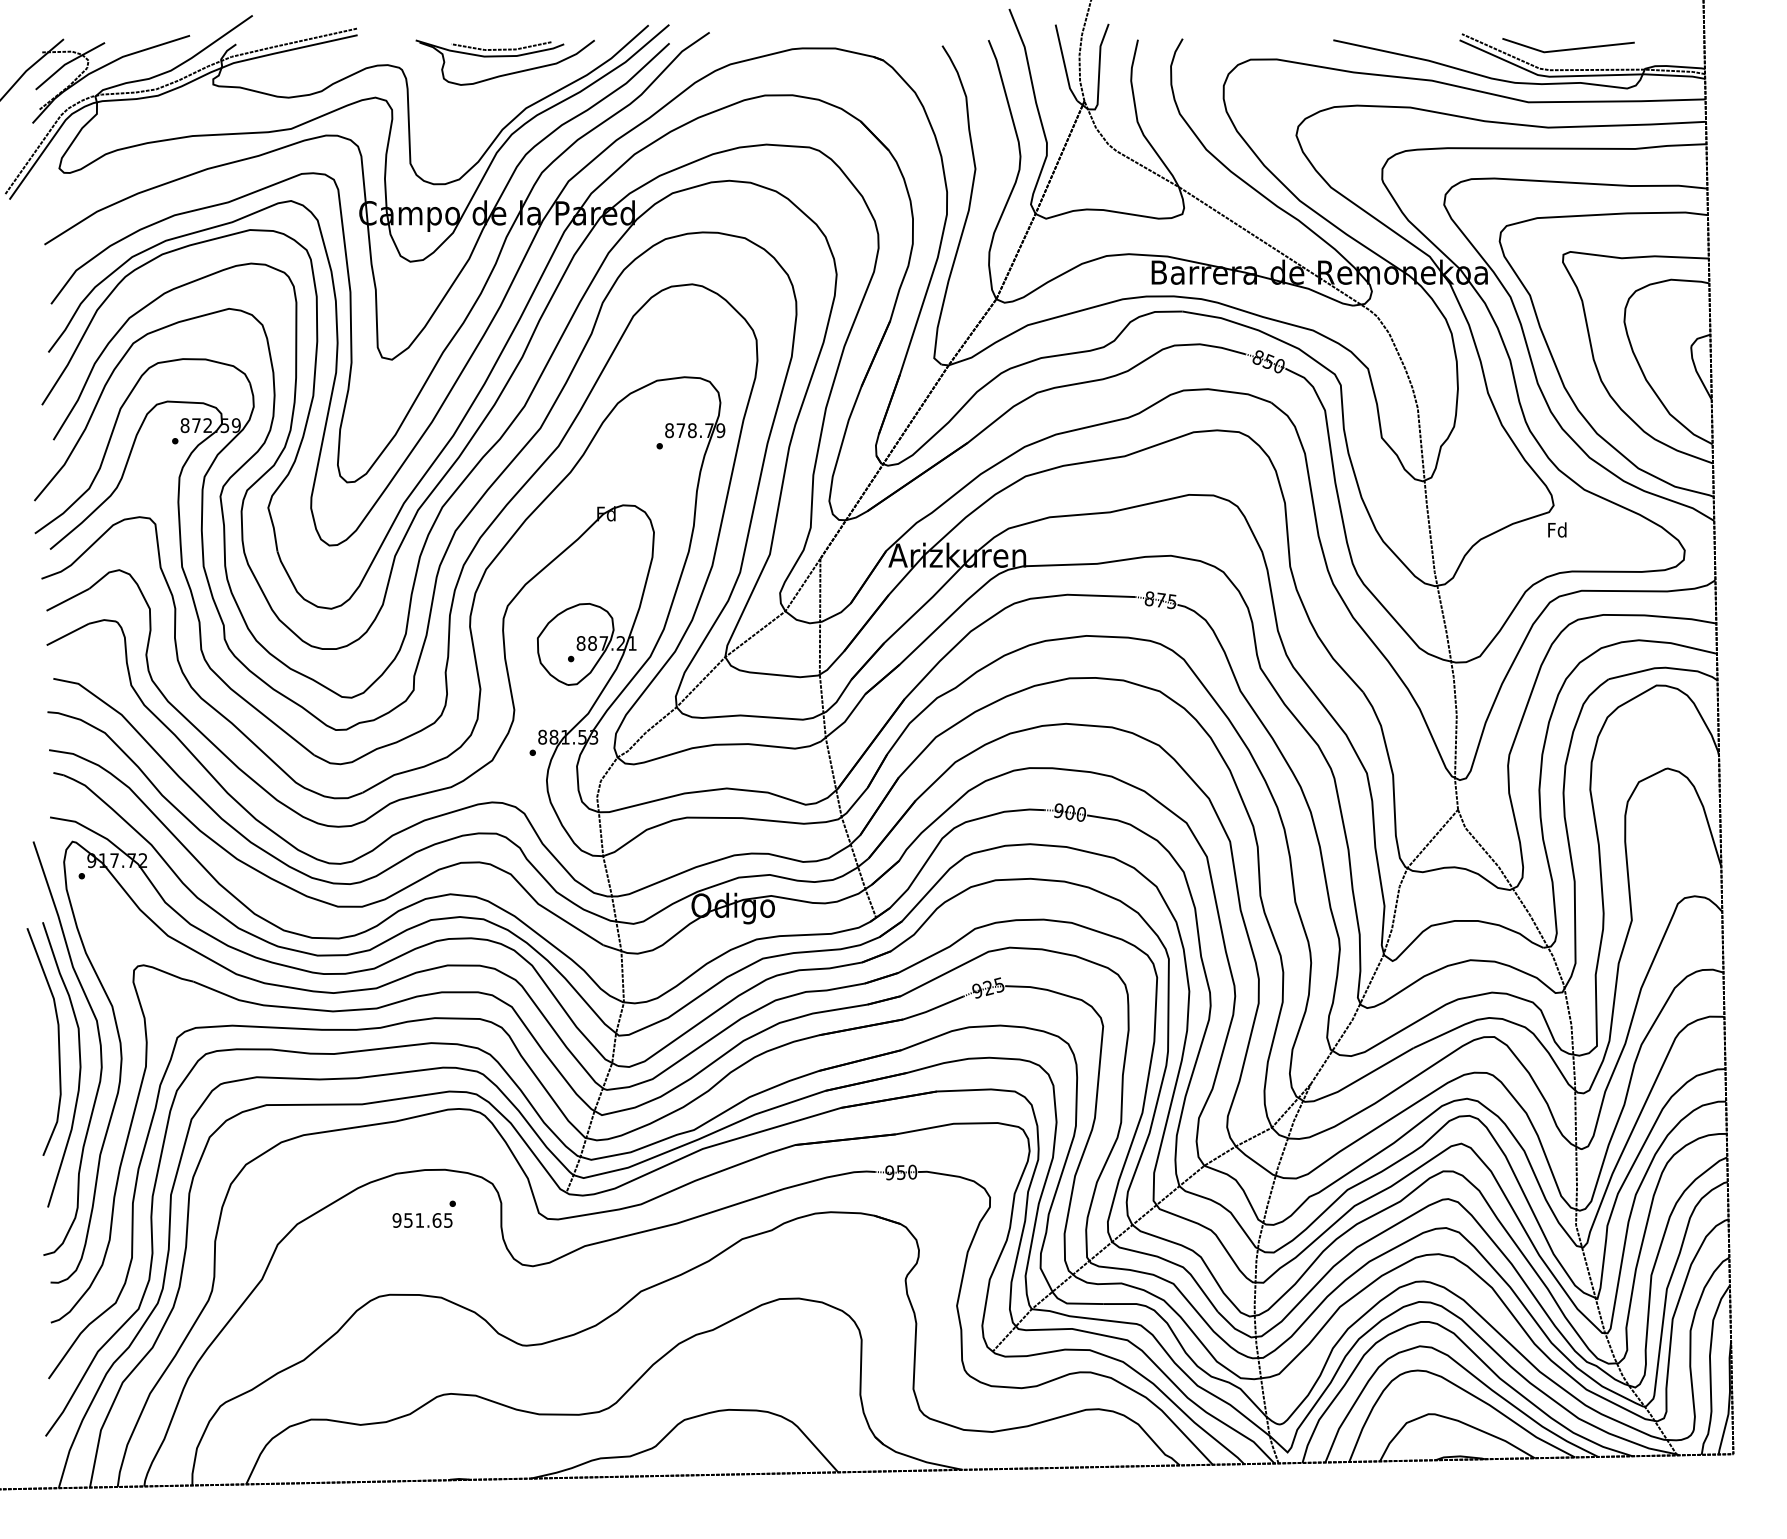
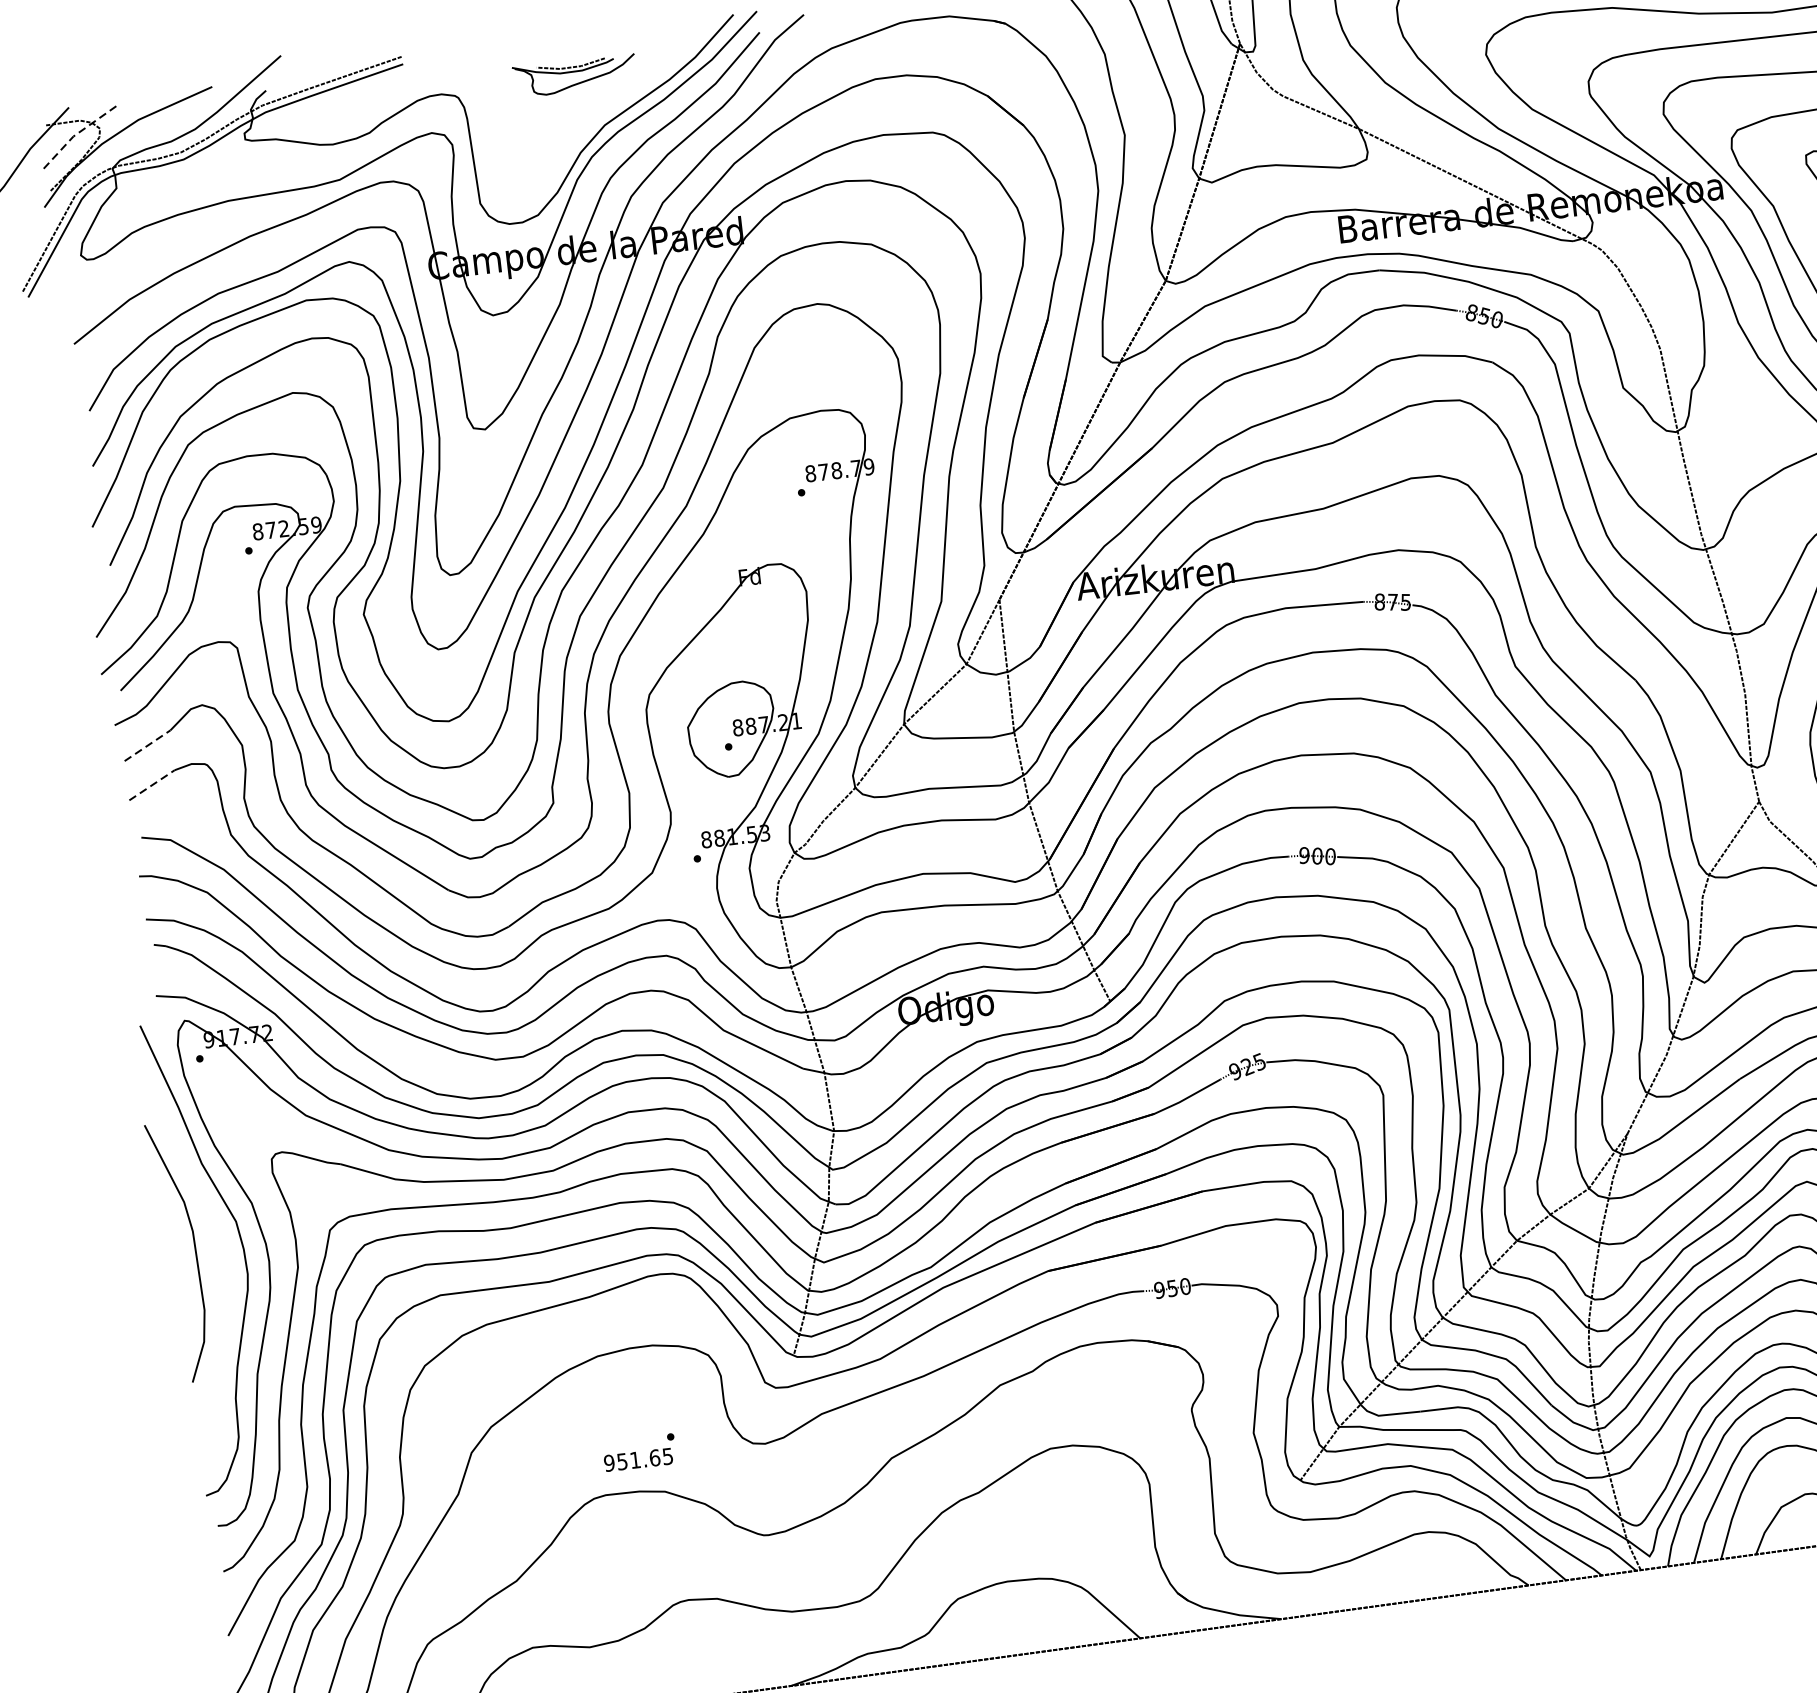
part: (504, 62) -> (574, 75), size x0.6
line: (67, 63) -> (76, 134), solid -> dashed
line: (68, 599) -> (148, 745), solid -> dashed
line: (67, 634) -> (151, 785), solid -> dashed
curve: (79, 1064) -> (221, 1273), removed
text: (423, 1213) -> (638, 1451), moved

